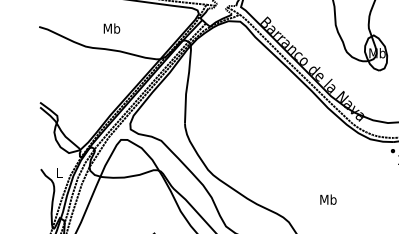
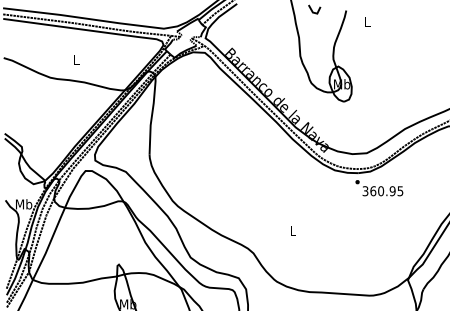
text: (111, 28) -> (76, 59), Mb -> L
text: (59, 173) -> (24, 204), L -> Mb
text: (327, 199) -> (292, 230), Mb -> L

